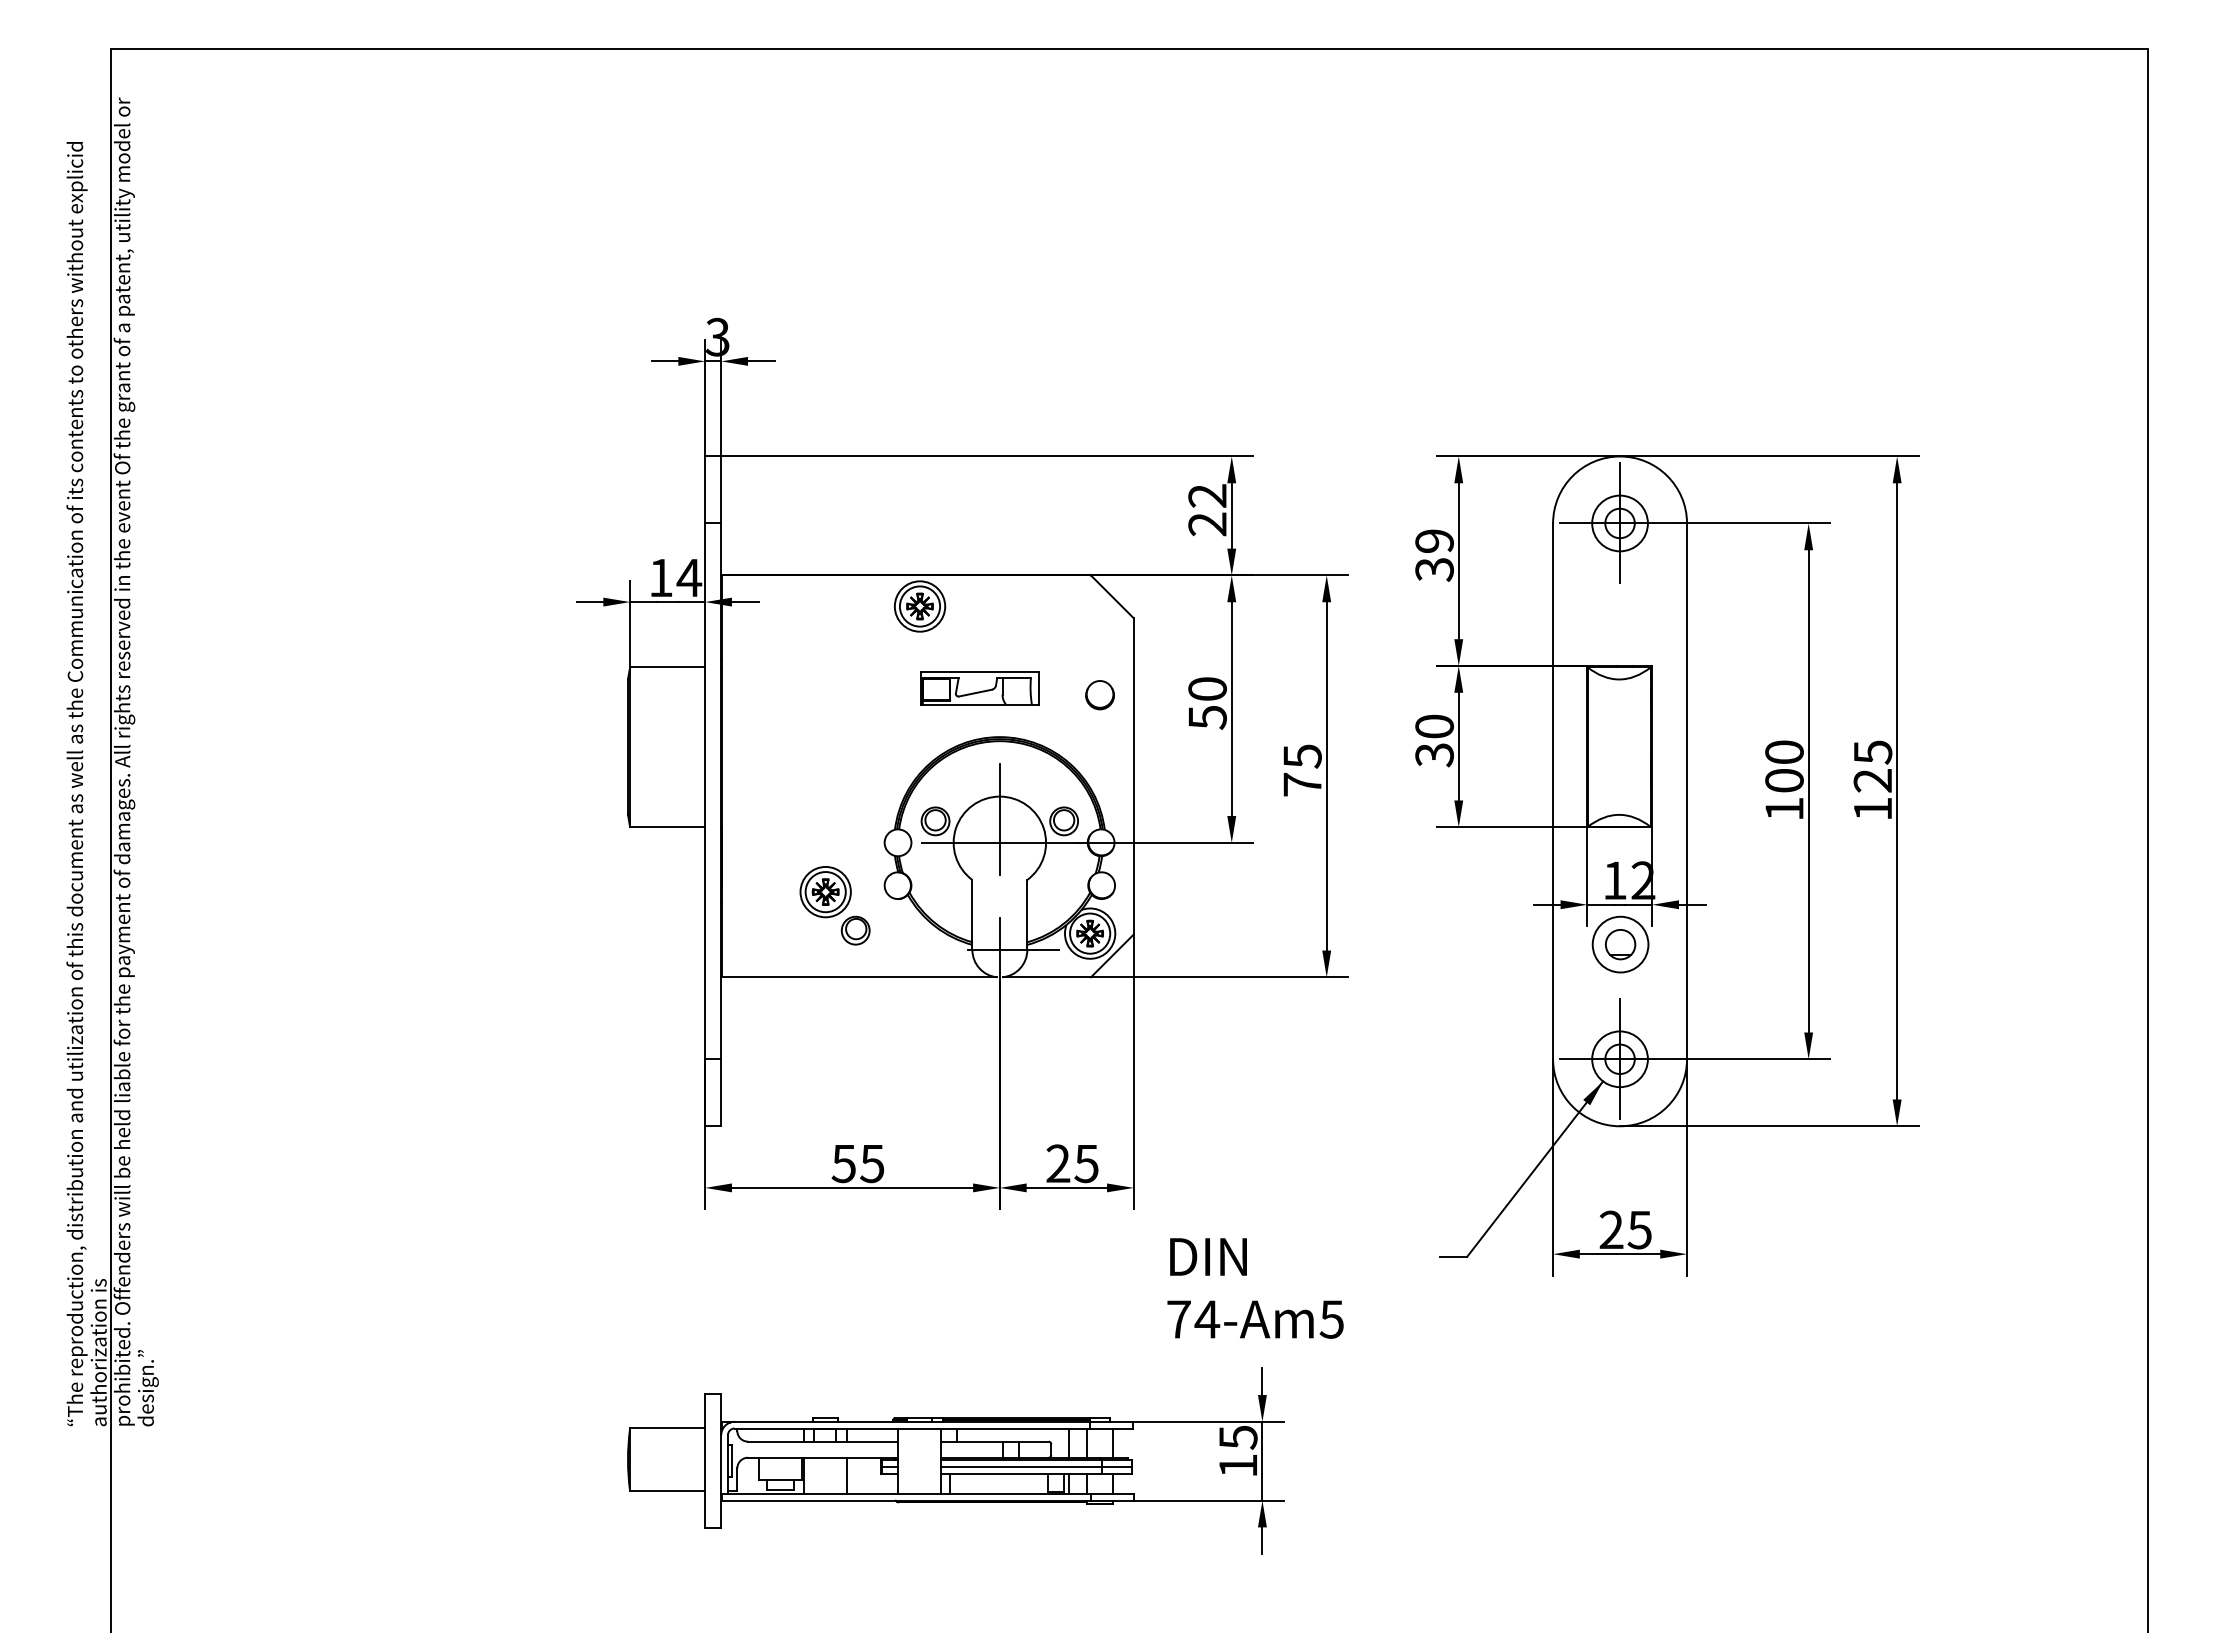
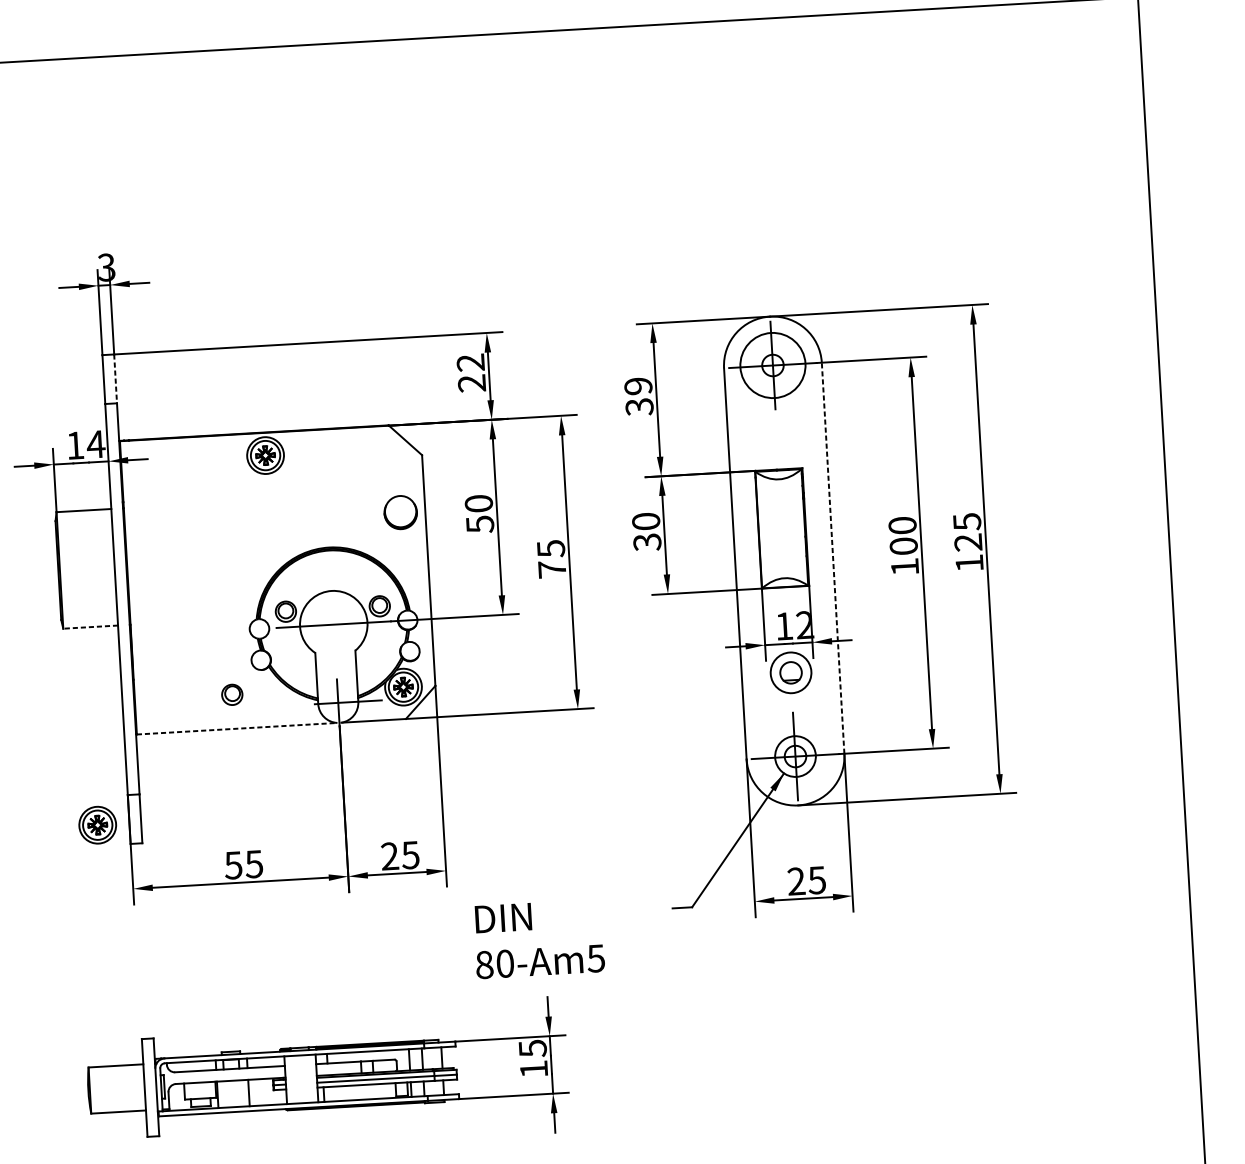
line: (721, 490) -> (115, 379), solid -> dashed
circle: (1619, 523) -> (772, 365), size x1.6
part: (979, 688) -> (312, 512), removed
part: (1099, 695) -> (400, 512), size x1.6
line: (1687, 791) -> (833, 558), solid -> dashed
line: (999, 819) -> (332, 607), removed
line: (667, 827) -> (90, 627), solid -> dashed
part: (825, 892) -> (97, 825), moved
line: (860, 977) -> (237, 728), solid -> dashed
text: (1193, 1319) -> (495, 964), 74-Am5 -> 80-Am5

